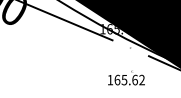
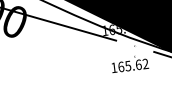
part: (126, 77) -> (129, 63), moved

